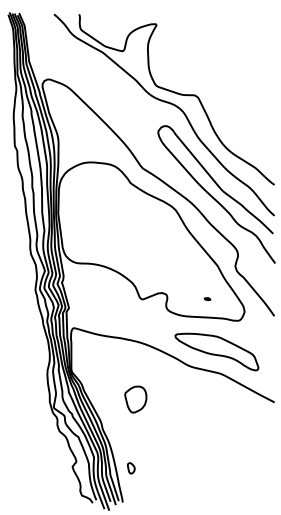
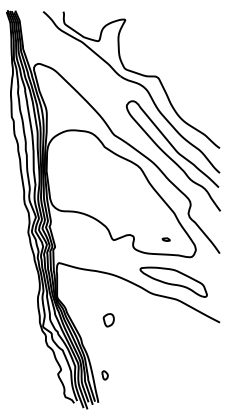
part: (207, 299) -> (166, 240), size x1.6
part: (135, 399) -> (108, 320), size x0.6

